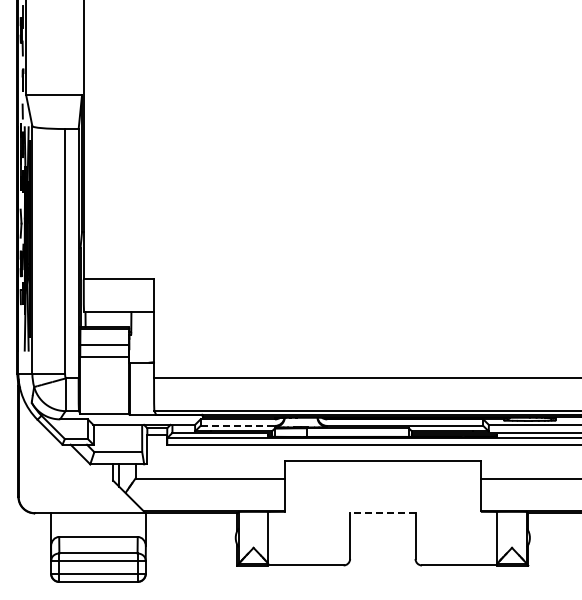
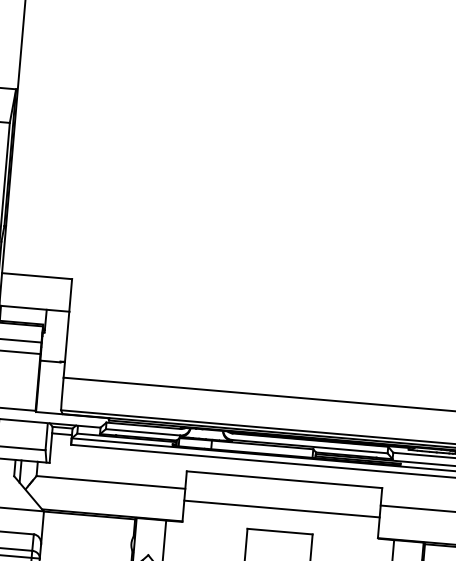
line: (238, 425) -> (143, 431), dashed -> solid
line: (382, 490) -> (281, 509), added
line: (382, 513) -> (279, 531), dashed -> solid

